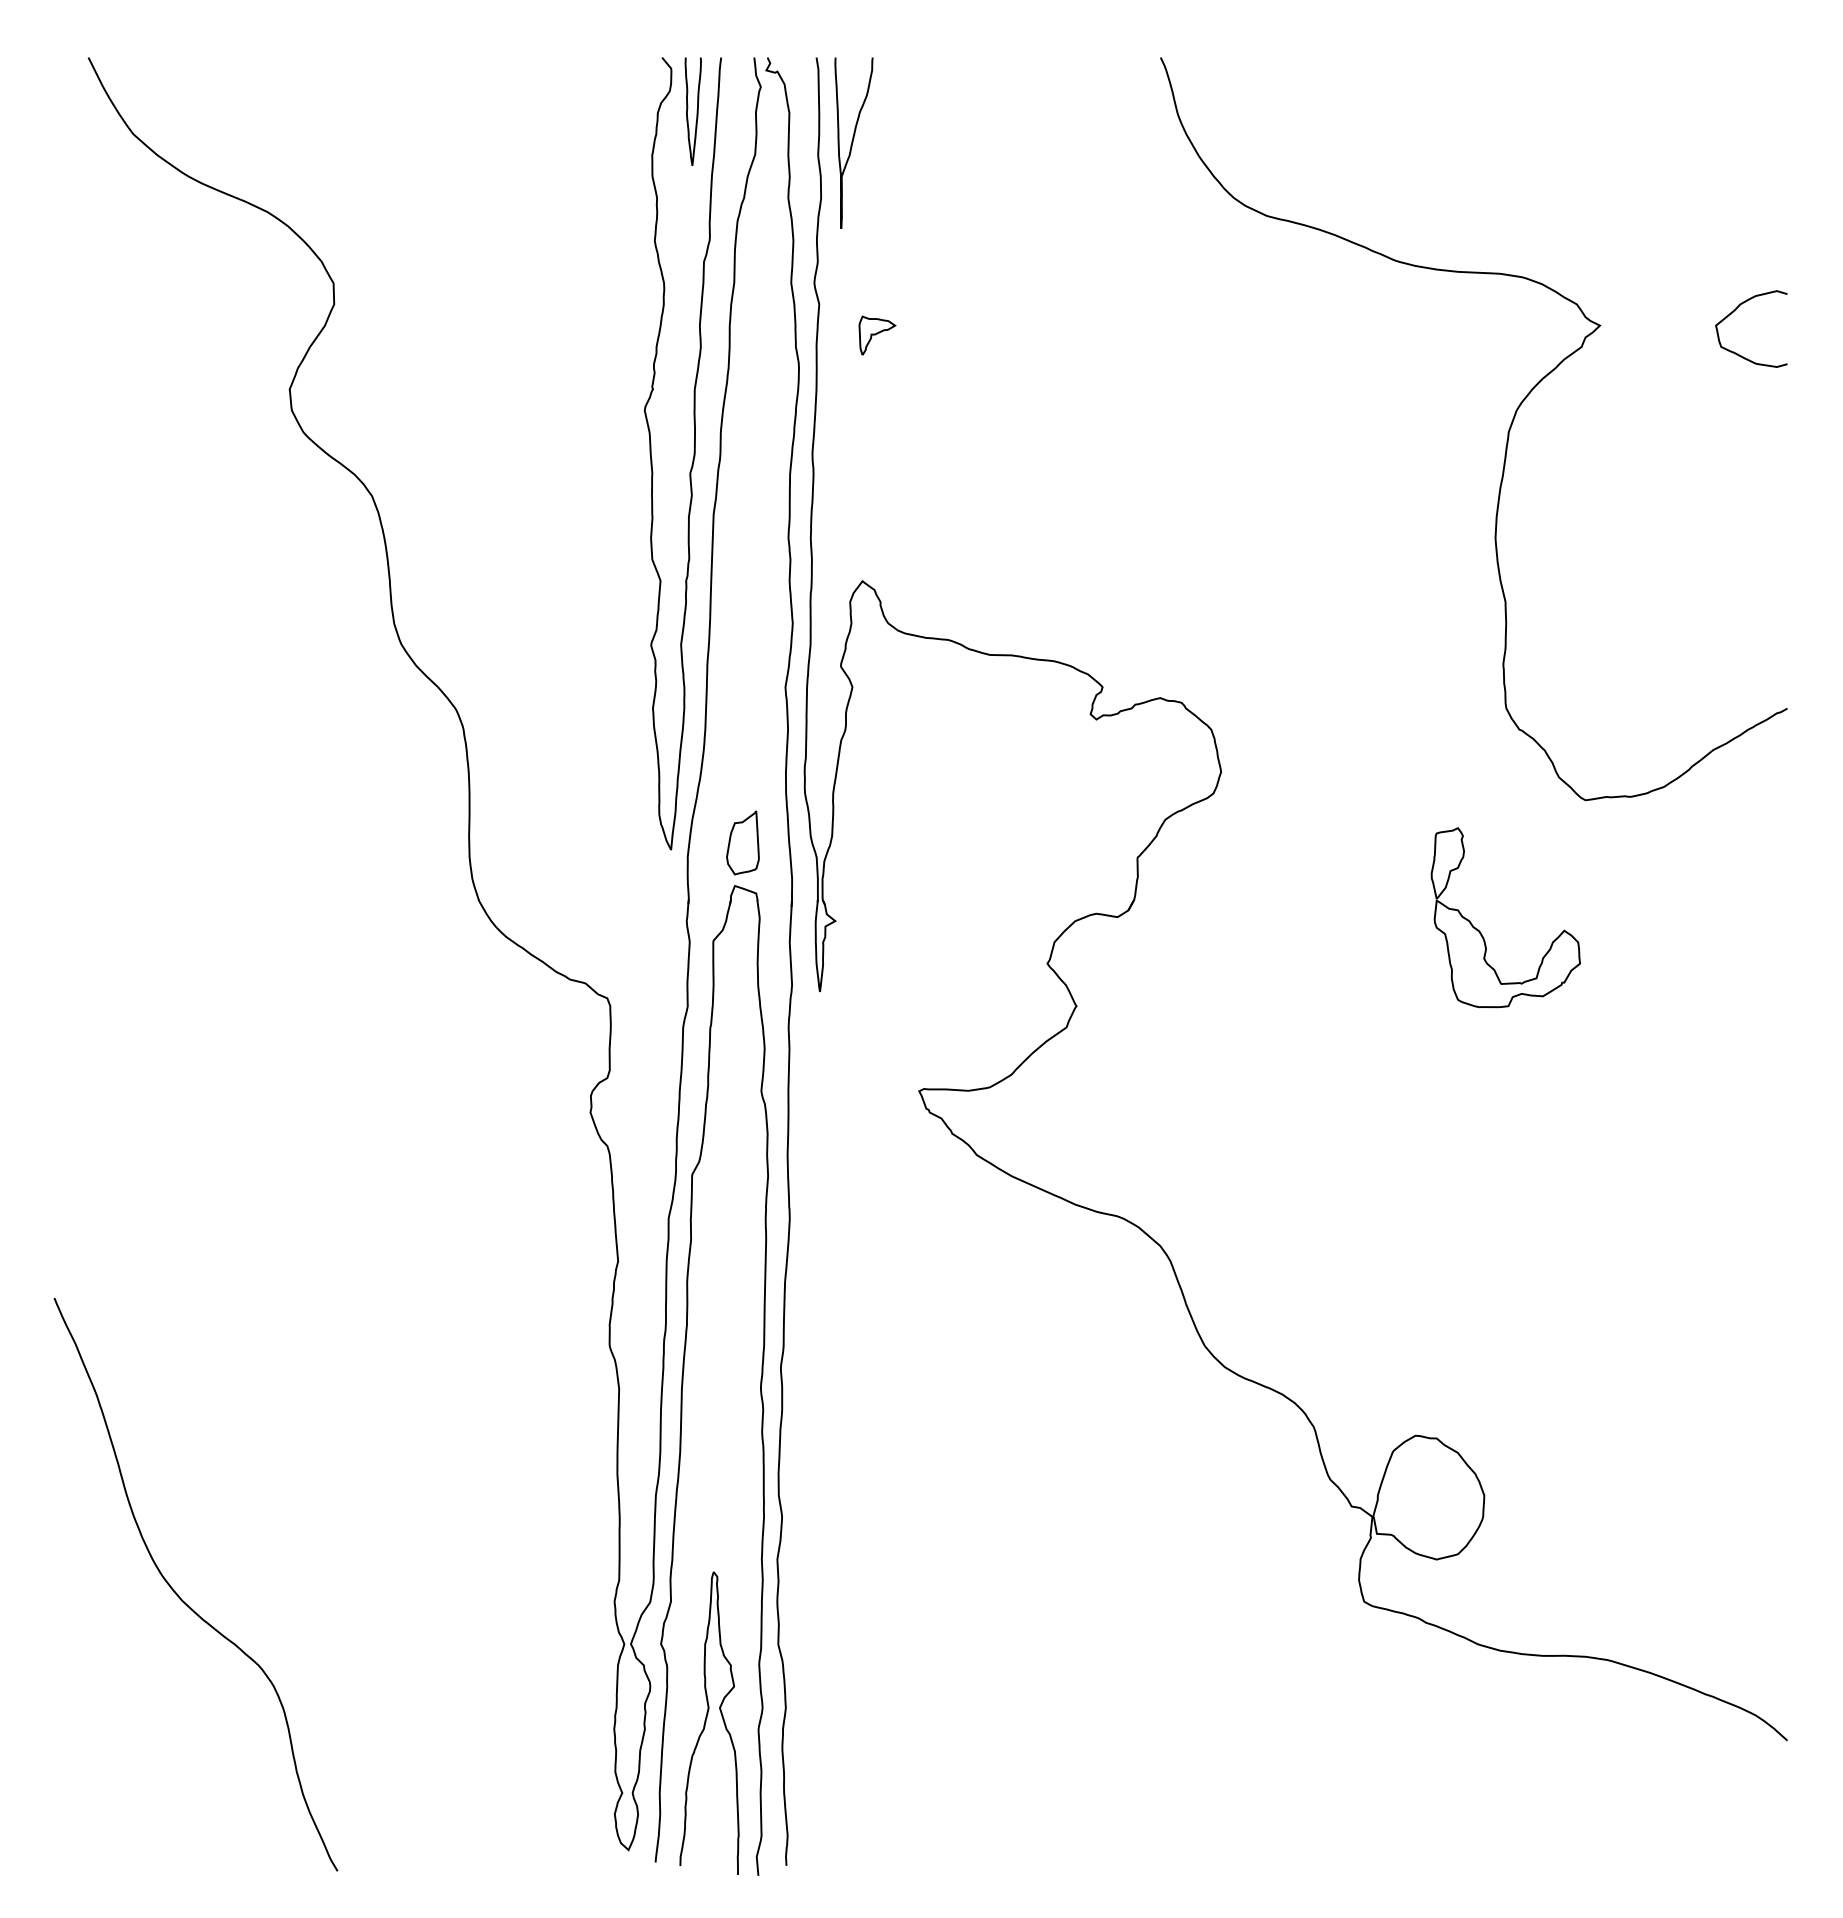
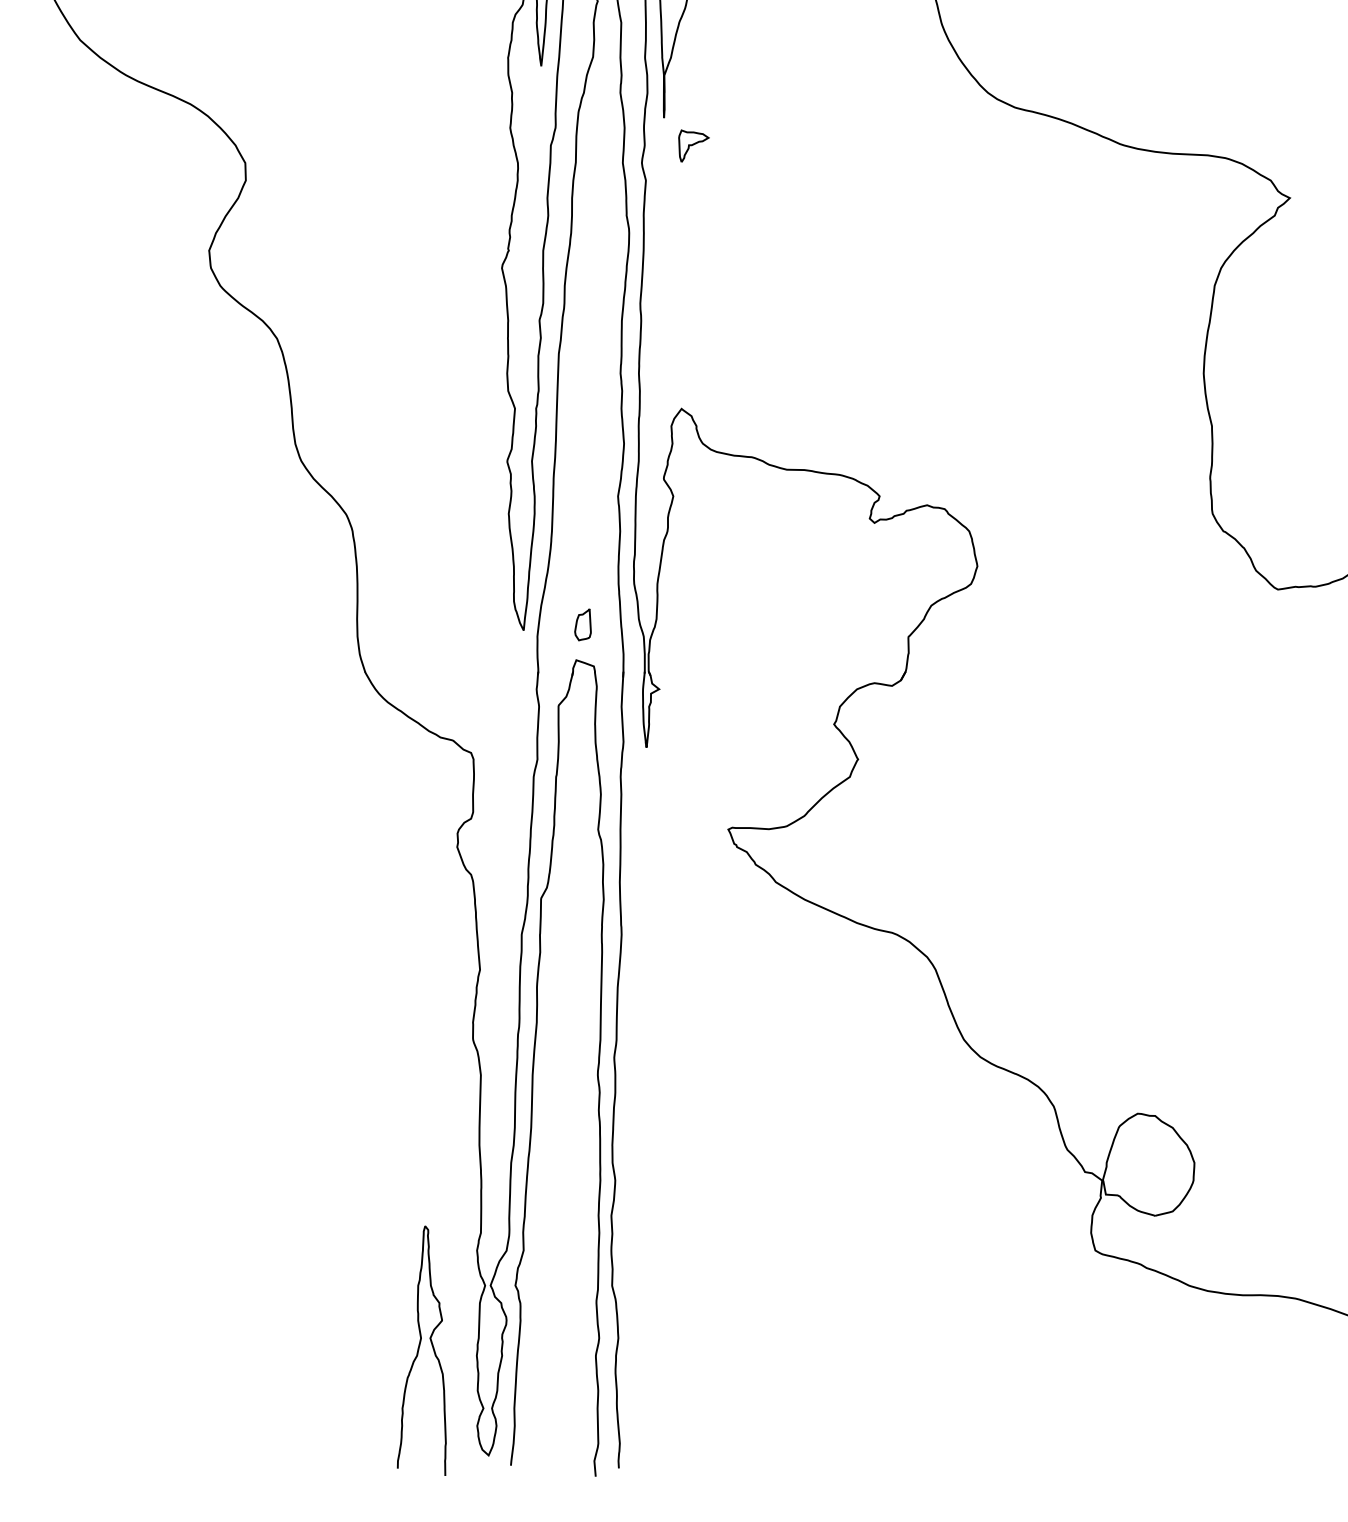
part: (877, 335) -> (693, 146), moved
part: (742, 842) -> (582, 624), size x0.6
part: (1481, 932) -> (1192, 698), removed
curve: (179, 1595) -> (118, 1245), removed
curve: (706, 1722) -> (419, 1350), moved

